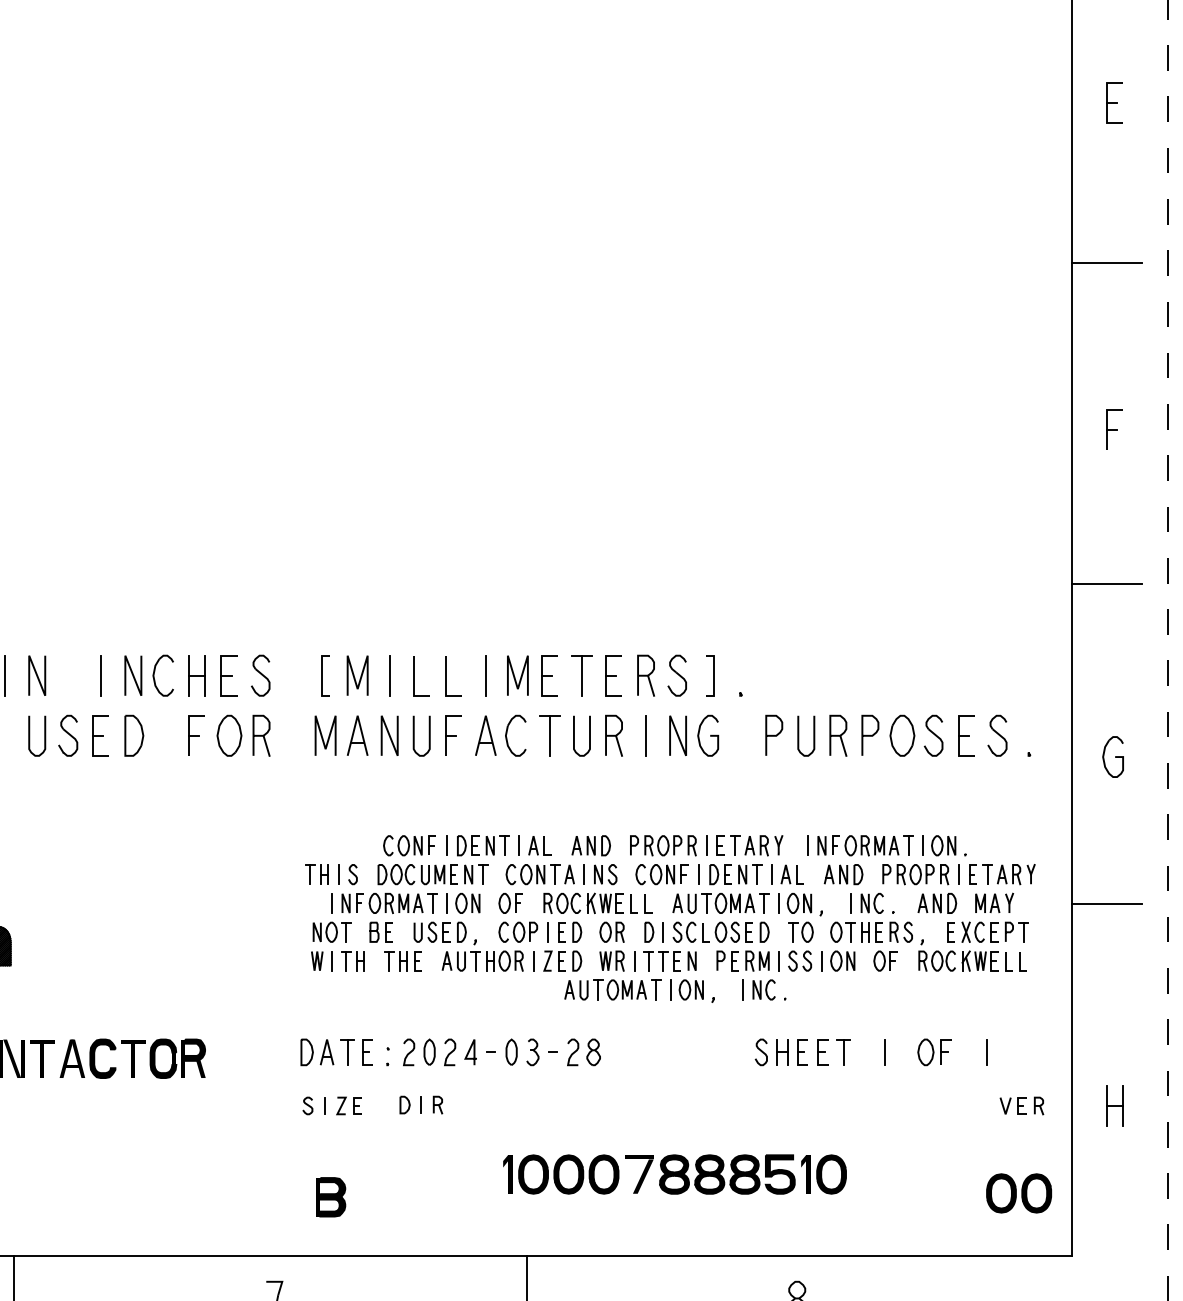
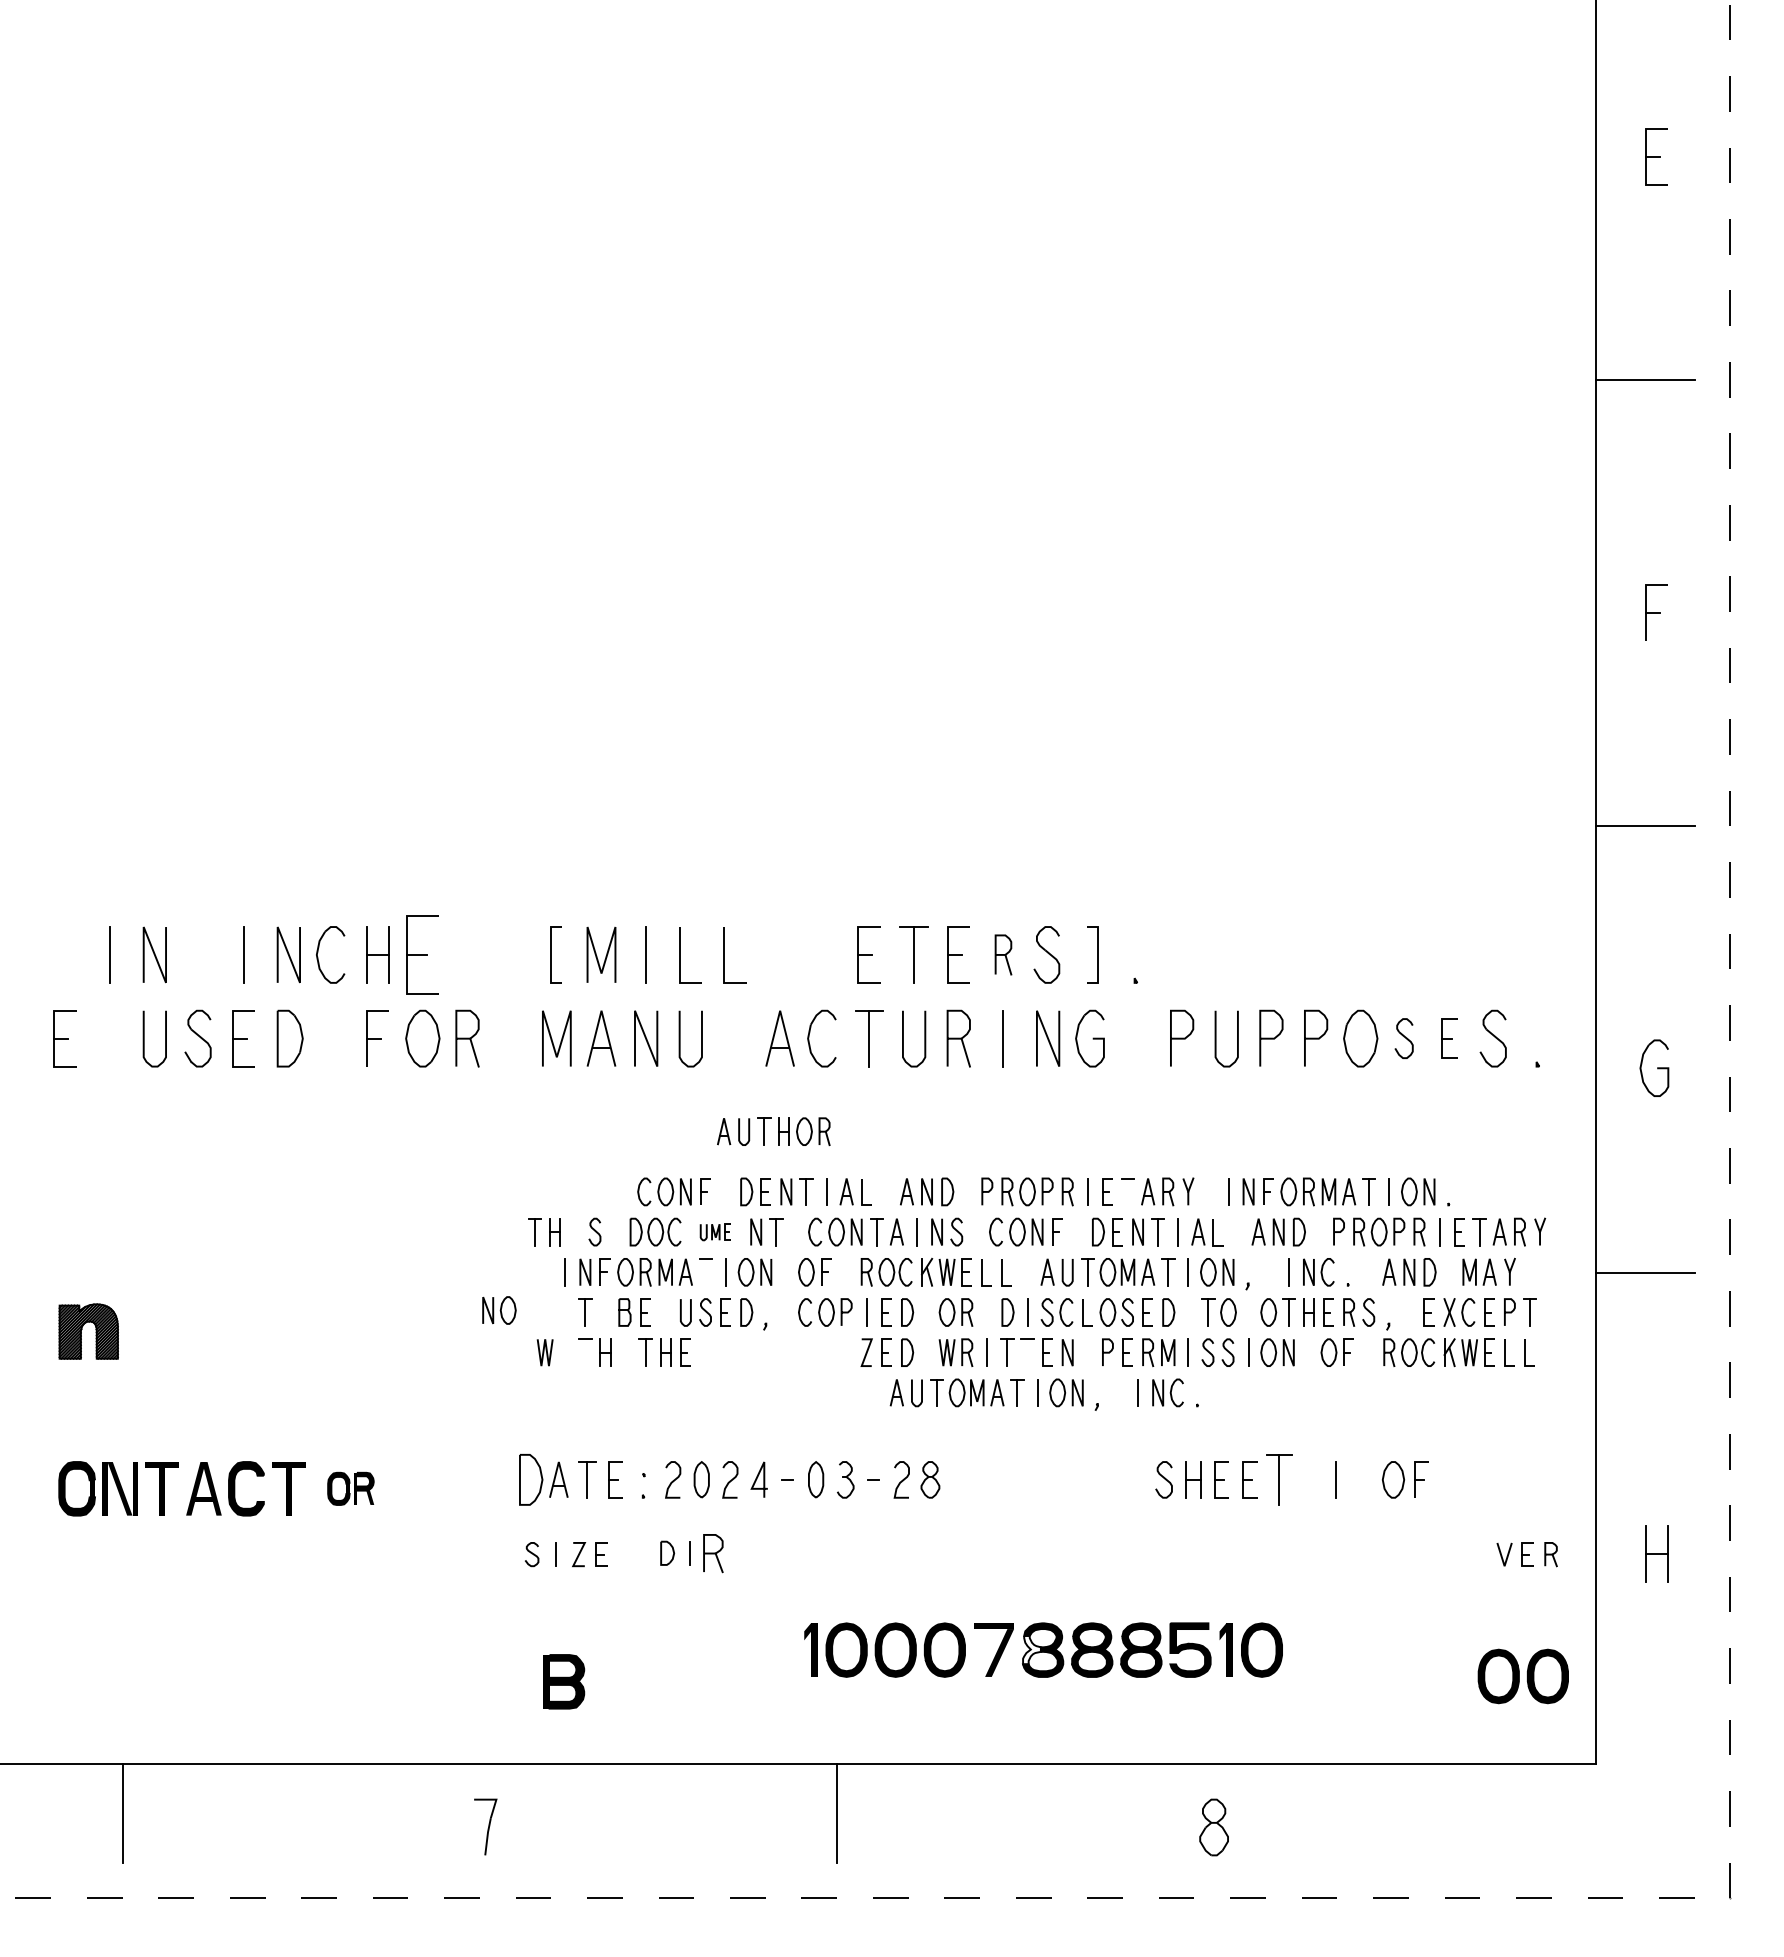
part: (229, 675) -> (422, 954), size x1.4
part: (260, 675) -> (466, 954), removed
line: (486, 675) -> (780, 954), removed
part: (646, 675) -> (1003, 954), size x0.7
line: (514, 676) -> (820, 955), removed
part: (453, 735) -> (734, 1038), removed
part: (933, 735) -> (1403, 1038), size x0.7
part: (966, 735) -> (1449, 1038), size x0.7
line: (843, 745) -> (1278, 1052), removed
line: (447, 845) -> (726, 1191), removed
line: (735, 845) -> (1128, 1191), removed
line: (339, 874) -> (575, 1231), removed
part: (439, 874) -> (715, 1232), size x0.6
line: (699, 874) -> (1077, 1231), removed
line: (432, 902) -> (705, 1271), removed
part: (325, 932) -> (499, 1310), moved
line: (331, 960) -> (565, 1352), removed
line: (346, 960) -> (585, 1352), removed
part: (482, 960) -> (773, 1131), moved
line: (533, 960) -> (846, 1352), removed
line: (663, 960) -> (1027, 1352), removed
part: (306, 1052) -> (530, 1479), size x1.4
part: (843, 1052) -> (1278, 1479), size x1.4
line: (987, 1052) -> (1479, 1479), removed
part: (177, 1058) -> (350, 1488), size x0.6
part: (438, 1104) -> (713, 1552), size x1.6
fill: (666, 1174) -> (1031, 1649), removed

